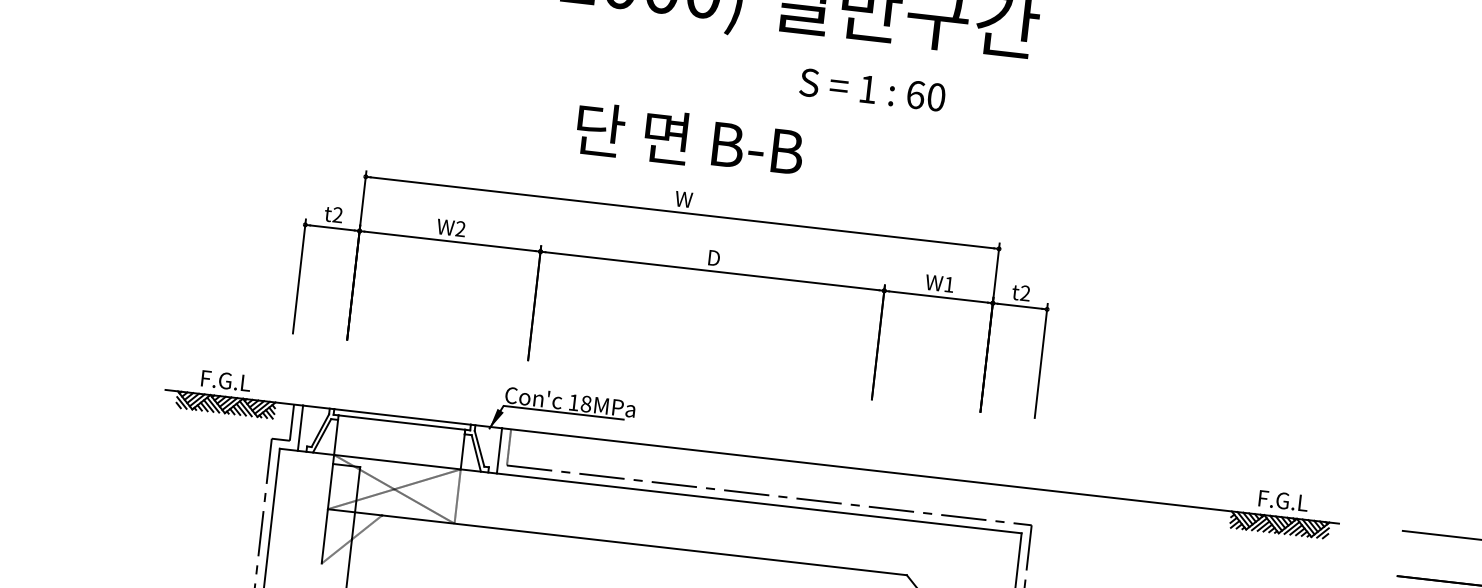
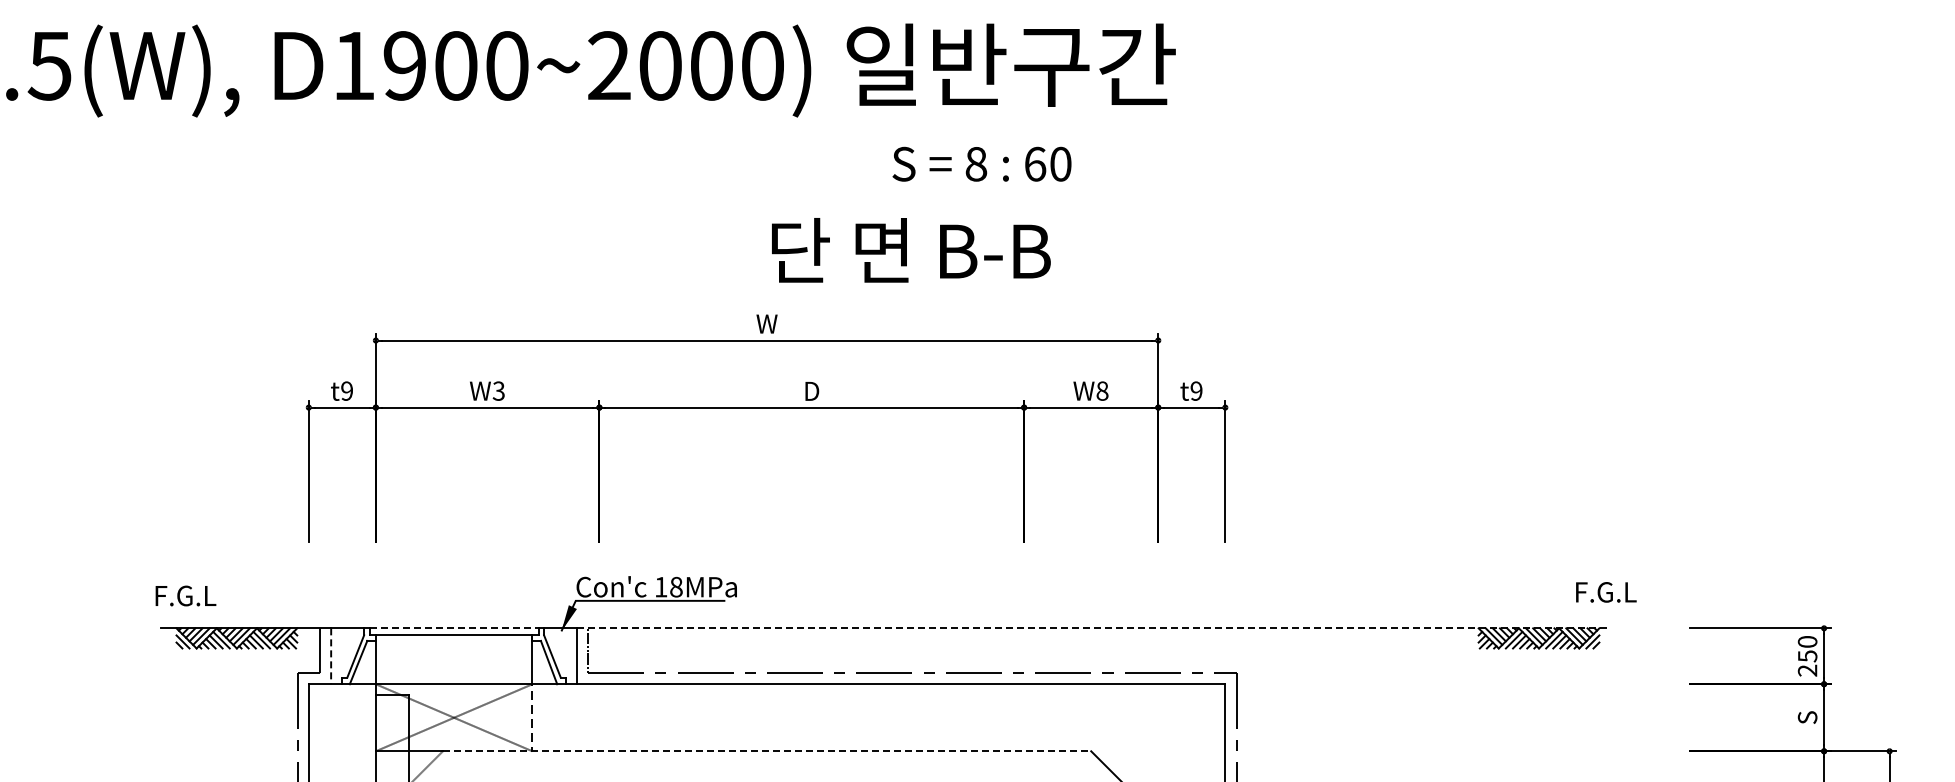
text: (868, 89) -> (976, 164), 1 -> 8
text: (690, 139) -> (911, 250), moved
text: (338, 214) -> (347, 390), t2 -> t9
text: (460, 229) -> (498, 391), W2 -> W3
text: (949, 284) -> (1102, 390), W1 -> W8
text: (1025, 292) -> (1196, 390), t2 -> t9
text: (225, 380) -> (185, 595), moved
line: (402, 417) -> (454, 628), solid -> dashed
line: (300, 428) -> (331, 656), solid -> dashed
line: (920, 476) -> (1094, 628), solid -> dashed
text: (1283, 501) -> (1606, 592), moved
line: (644, 545) -> (767, 751), solid -> dashed

